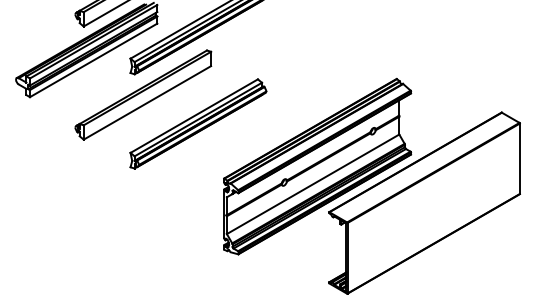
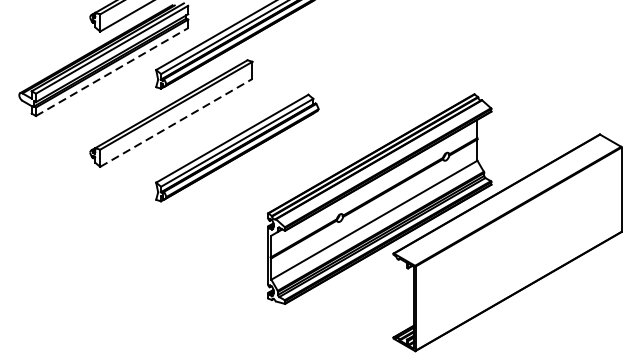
line: (93, 60) -> (111, 72), solid -> dashed
line: (147, 102) -> (176, 122), solid -> dashed

